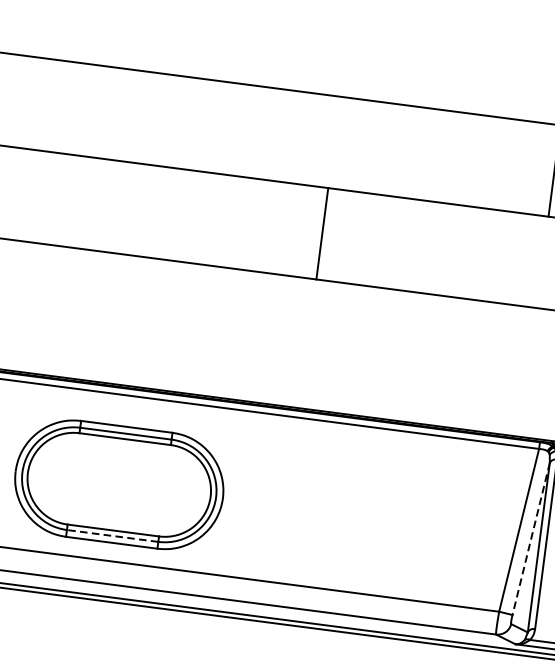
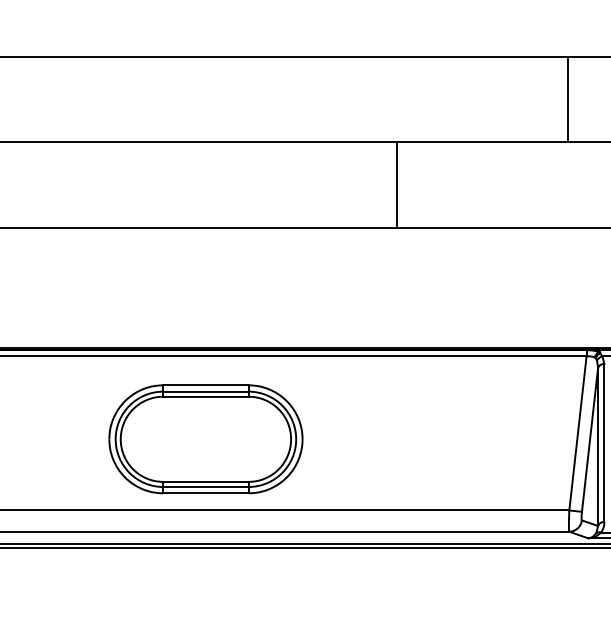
line: (322, 233) -> (397, 184), moved
line: (112, 535) -> (205, 486), dashed -> solid
line: (530, 539) -> (589, 440), dashed -> solid

